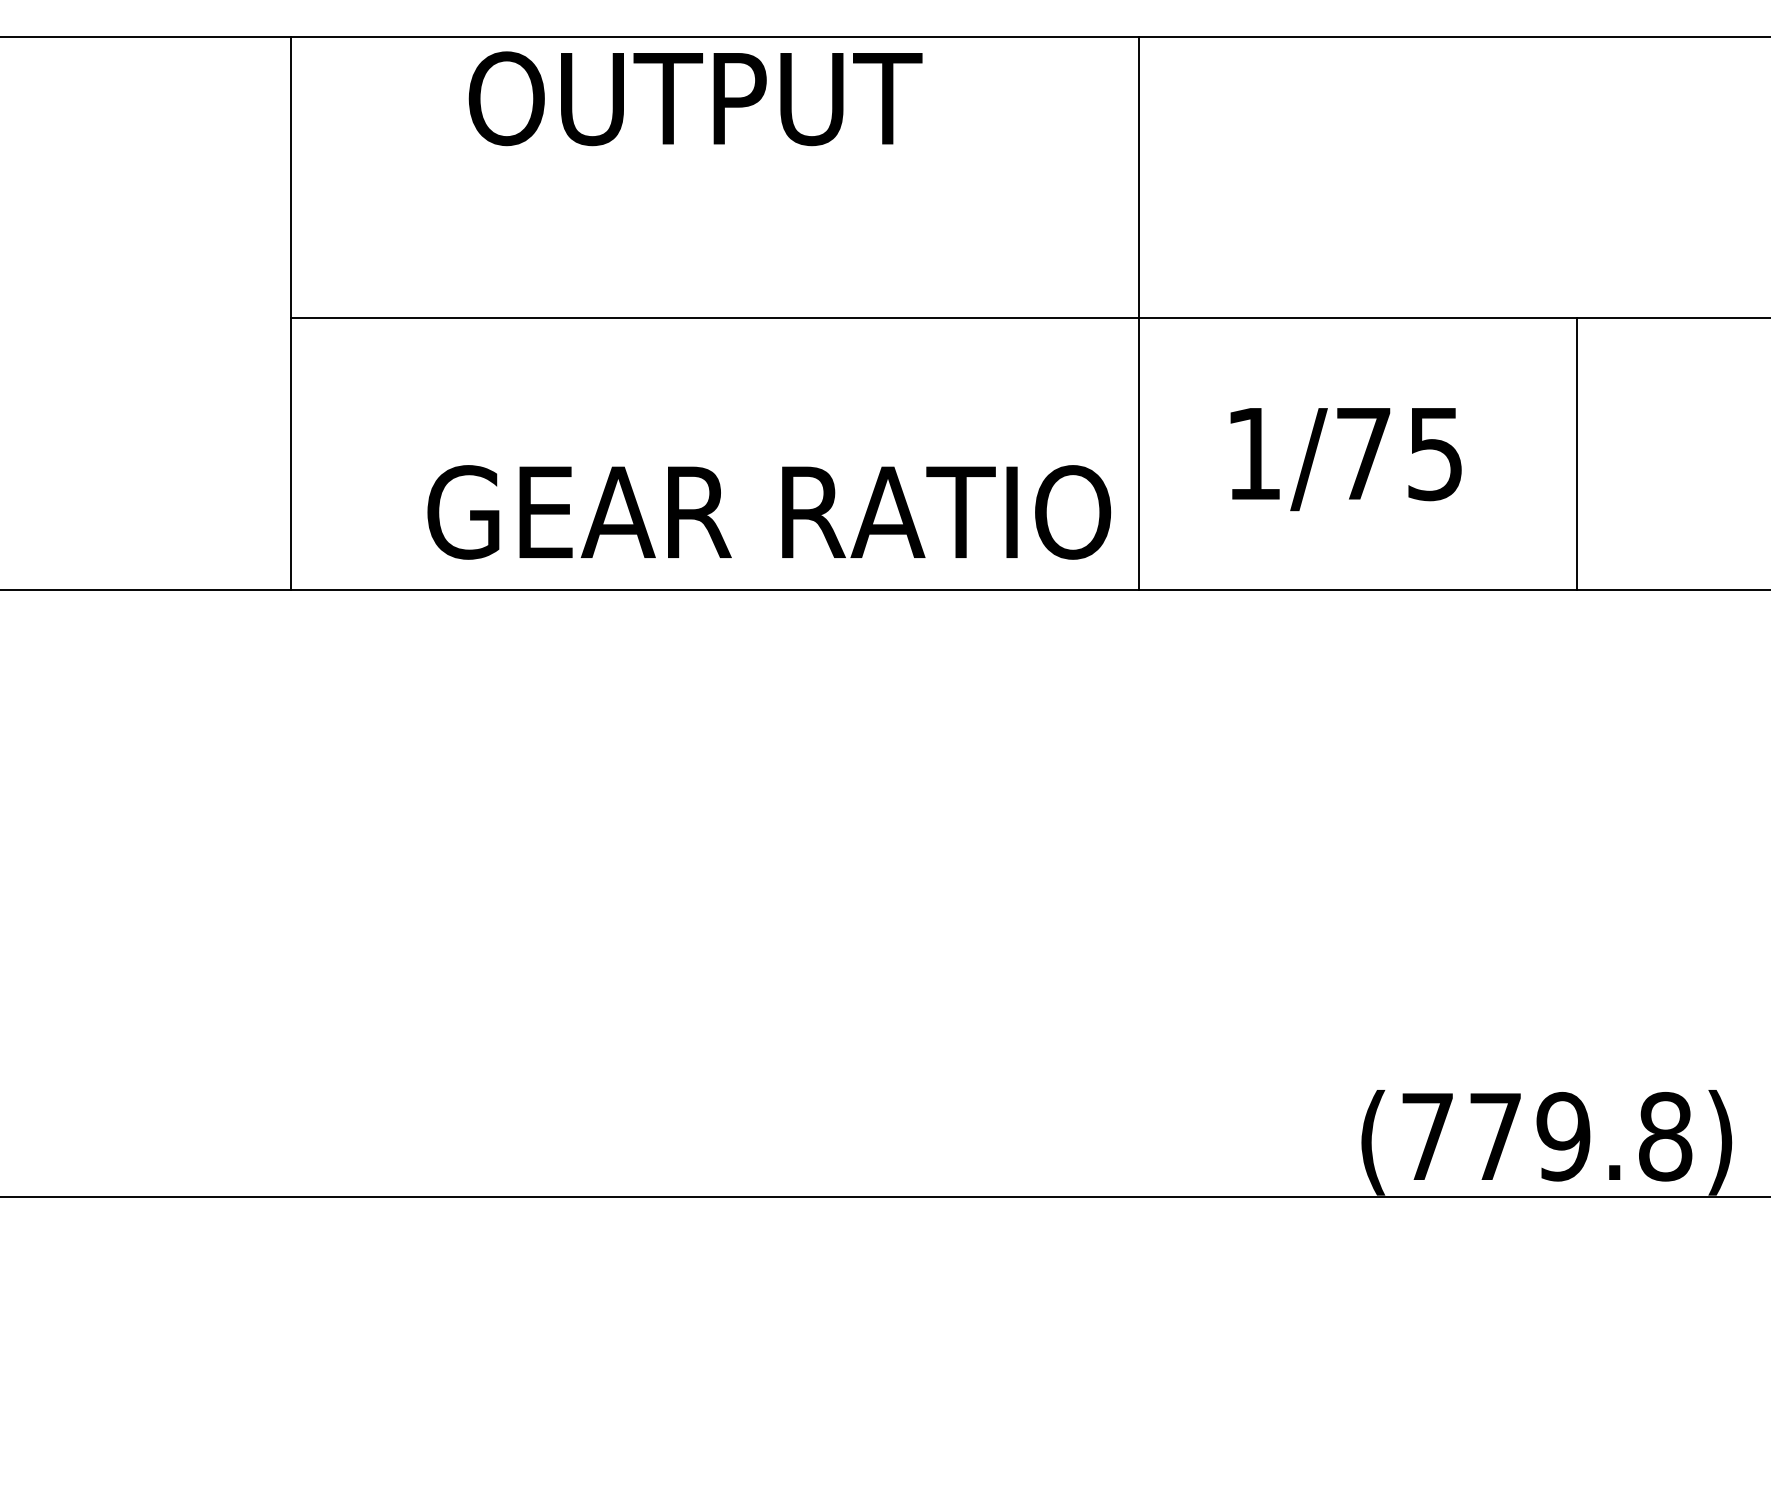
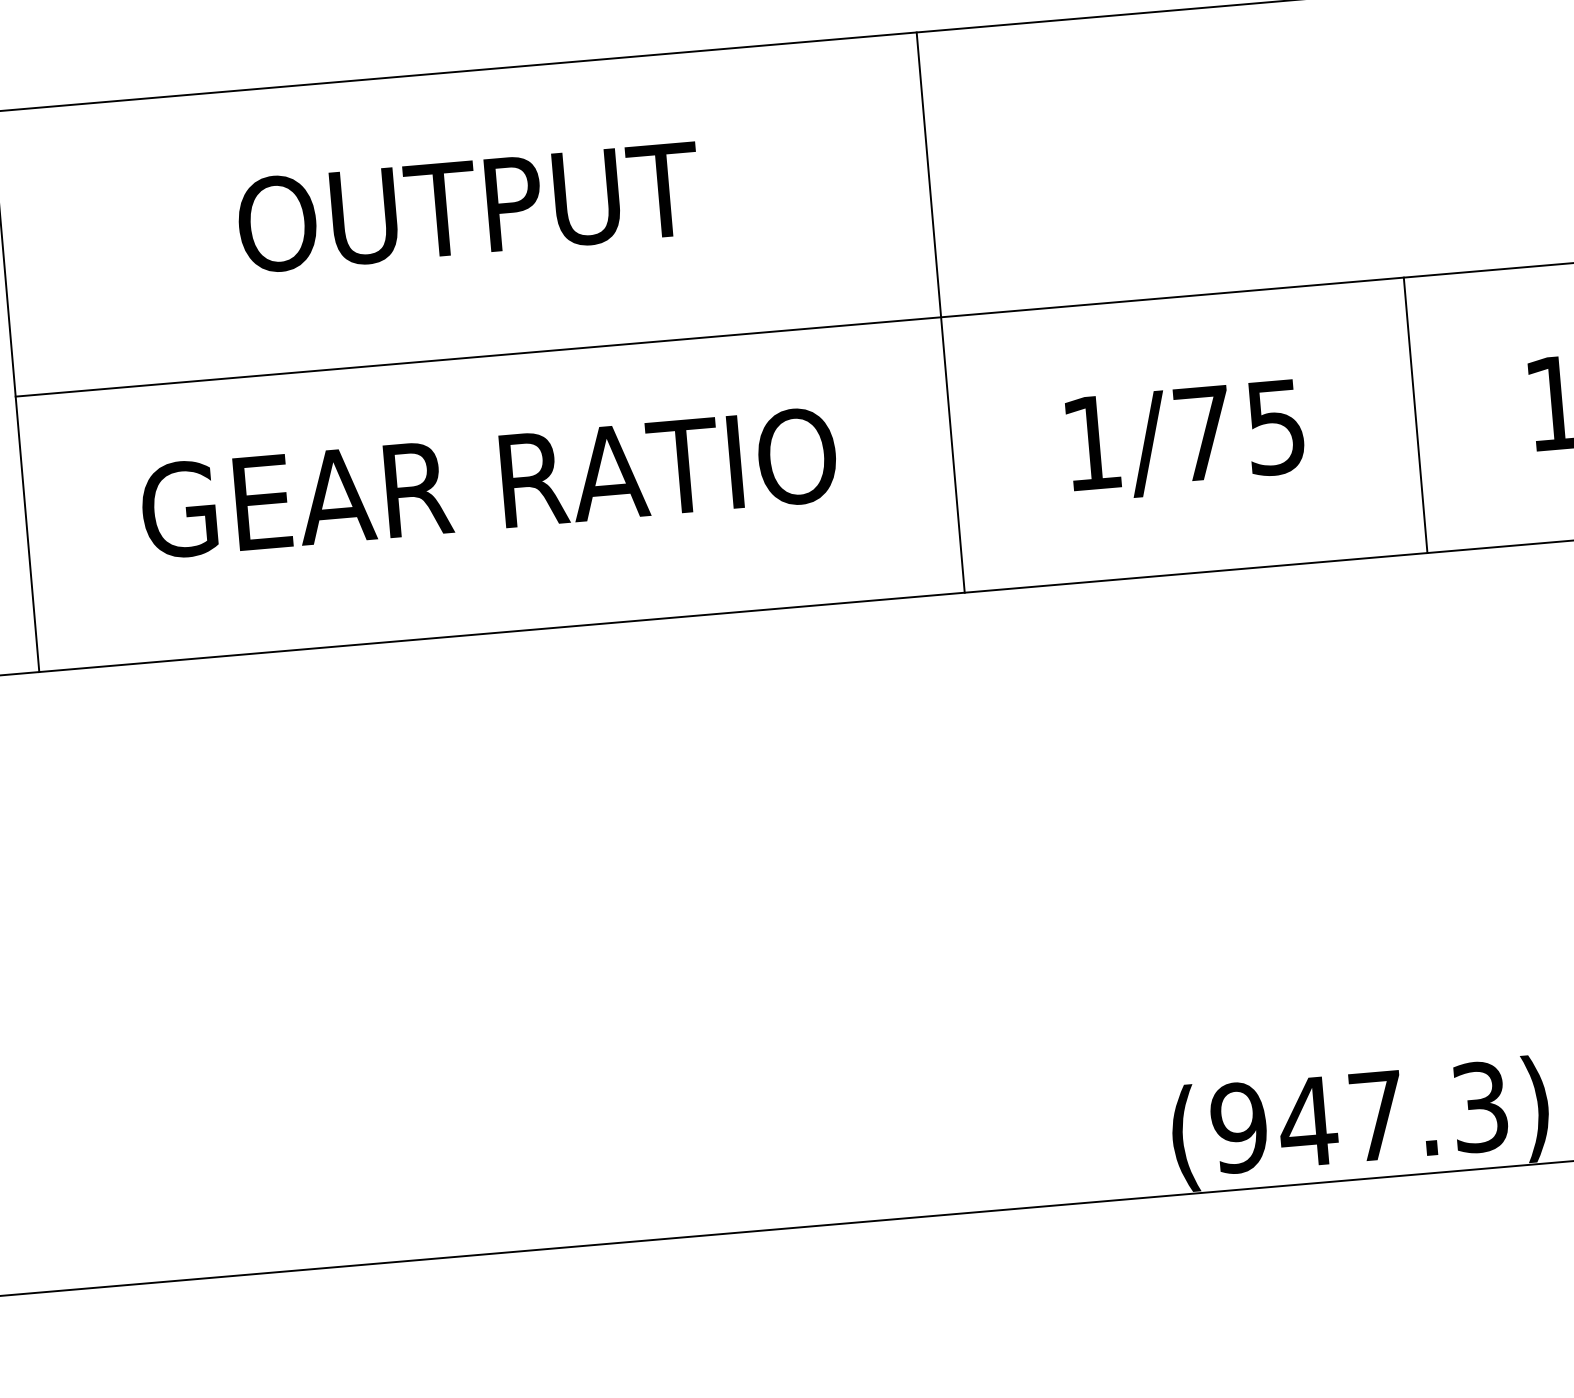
text: (695, 98) -> (468, 207), moved
line: (1138, 313) -> (940, 312), moved
line: (1577, 453) -> (1415, 414), moved
text: (1345, 459) -> (1185, 440), moved
text: (769, 512) -> (489, 483), moved
text: (1546, 1136) -> (1359, 1117), (779.8) -> (947.3)

